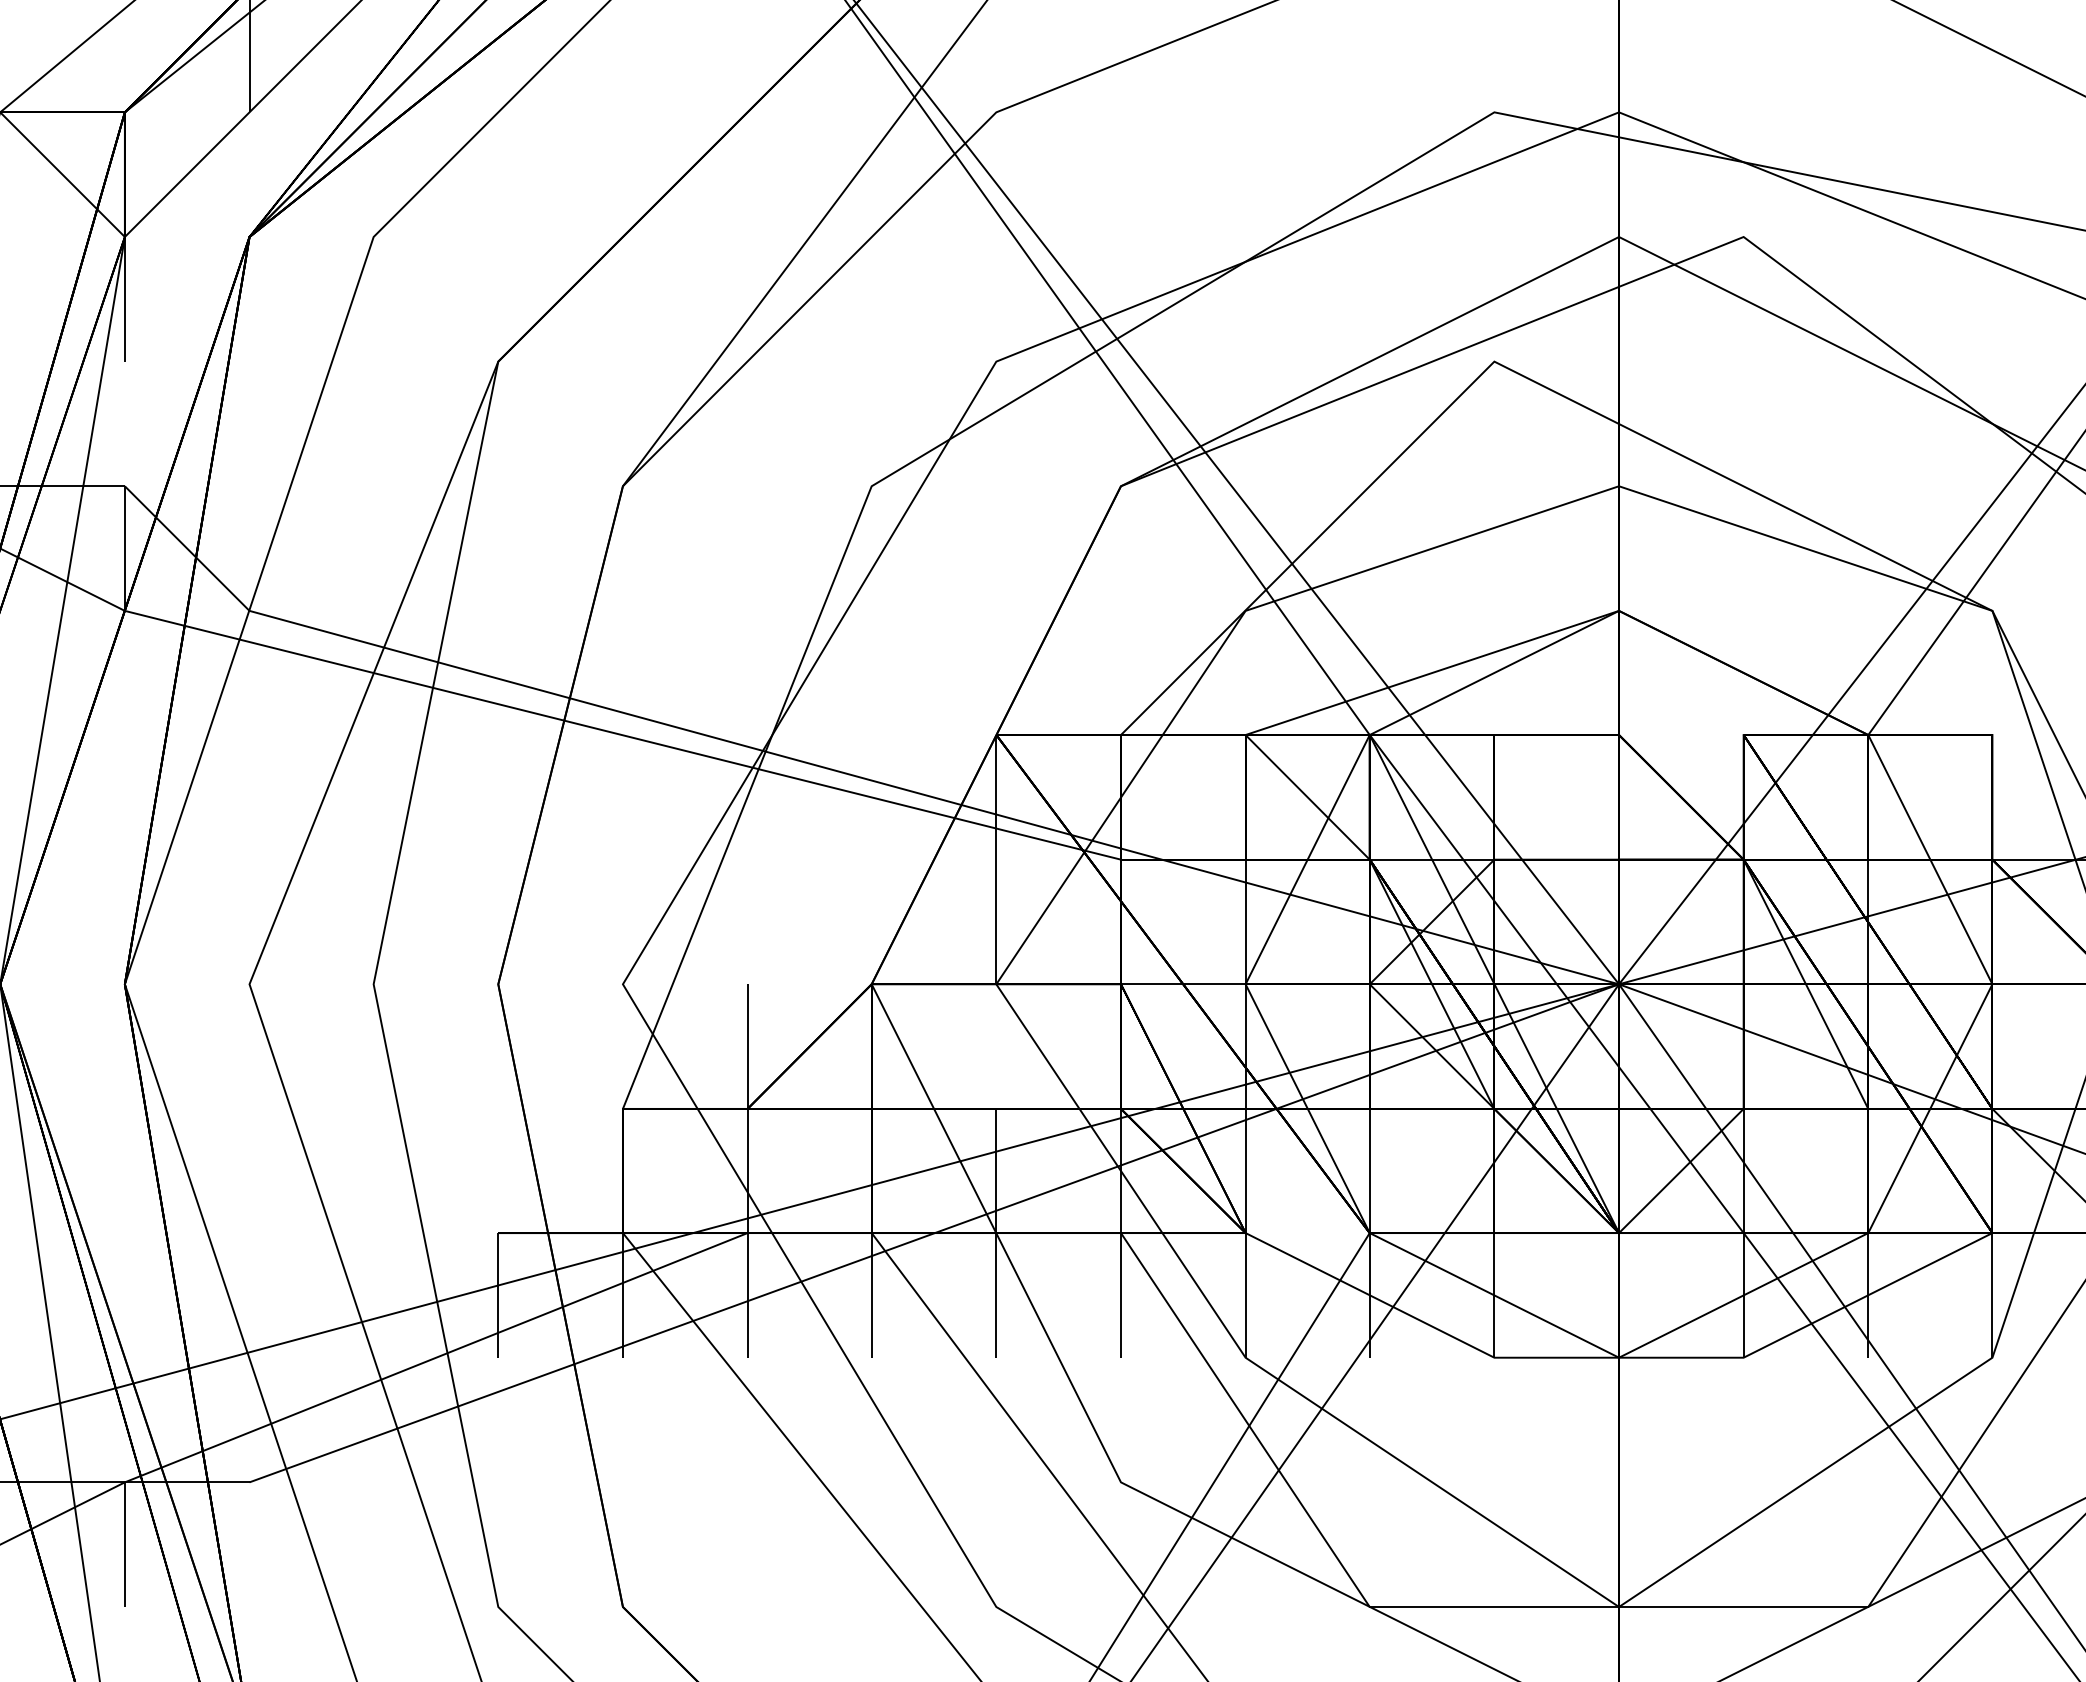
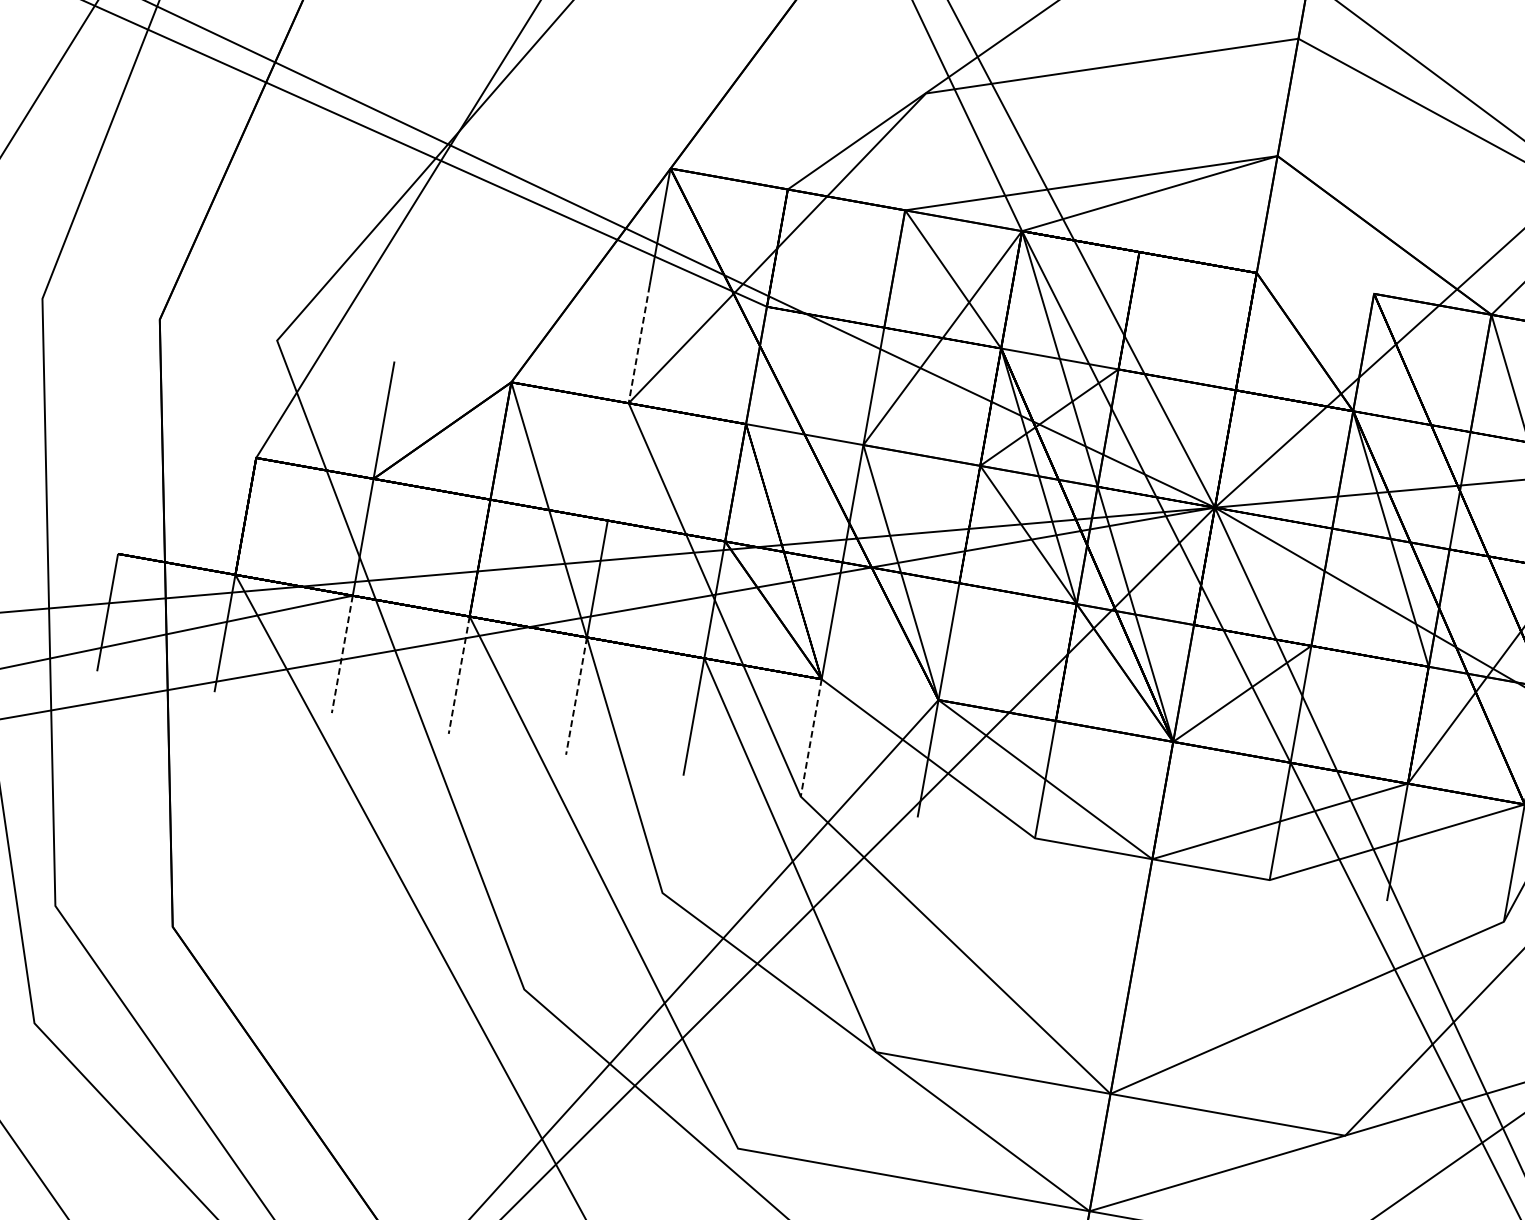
line: (996, 922) -> (639, 345), solid -> dashed
line: (747, 1295) -> (342, 654), solid -> dashed
line: (871, 1295) -> (458, 675), solid -> dashed
line: (996, 1295) -> (576, 696), solid -> dashed
line: (1245, 1295) -> (811, 738), solid -> dashed

